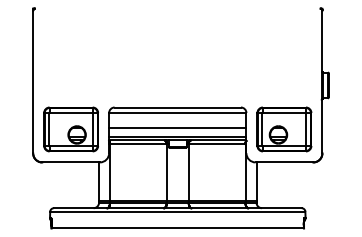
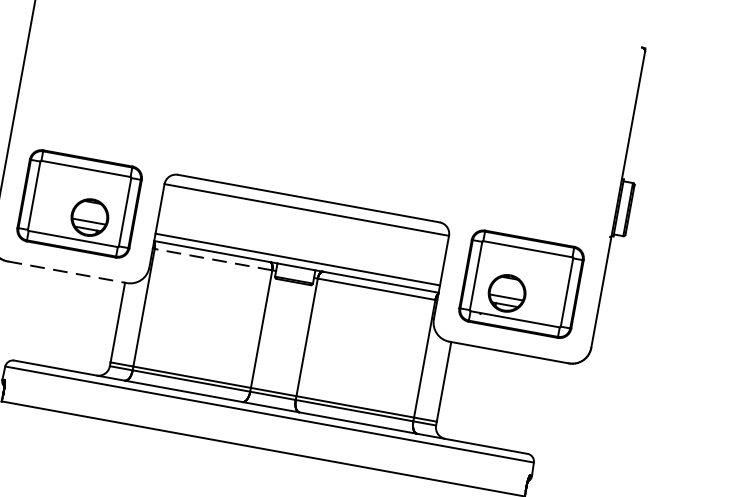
line: (177, 127) -> (300, 239), removed
line: (137, 144) -> (211, 260), solid -> dashed
line: (71, 162) -> (67, 272), solid -> dashed

